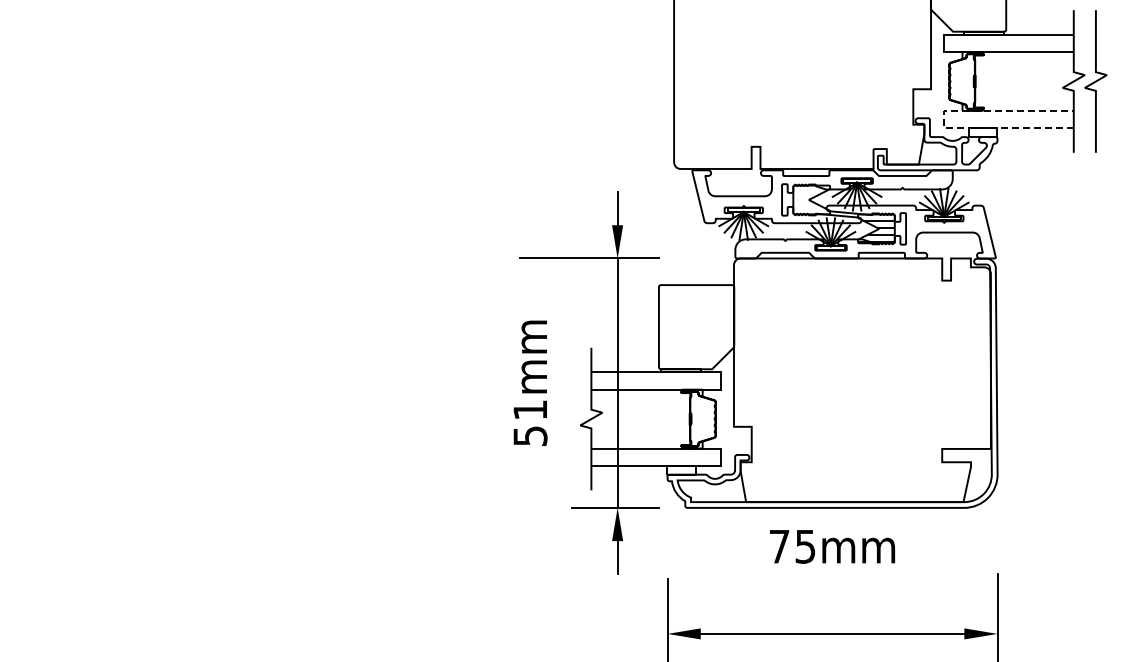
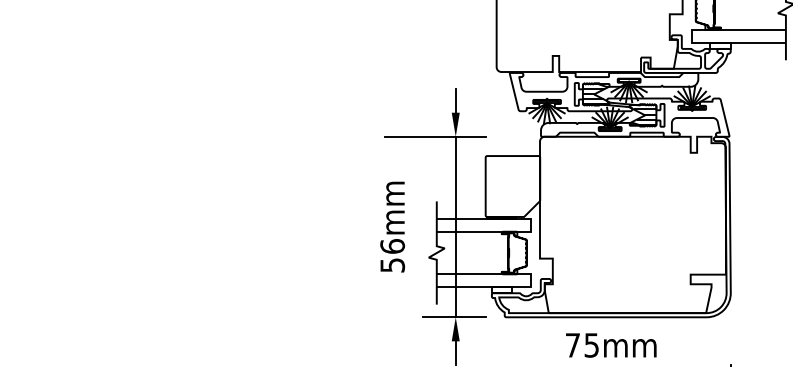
line: (944, 119) -> (692, 36), dashed -> solid
hatch: (811, 202) -> (596, 96), added
text: (530, 409) -> (392, 246), 51mm -> 56mm

